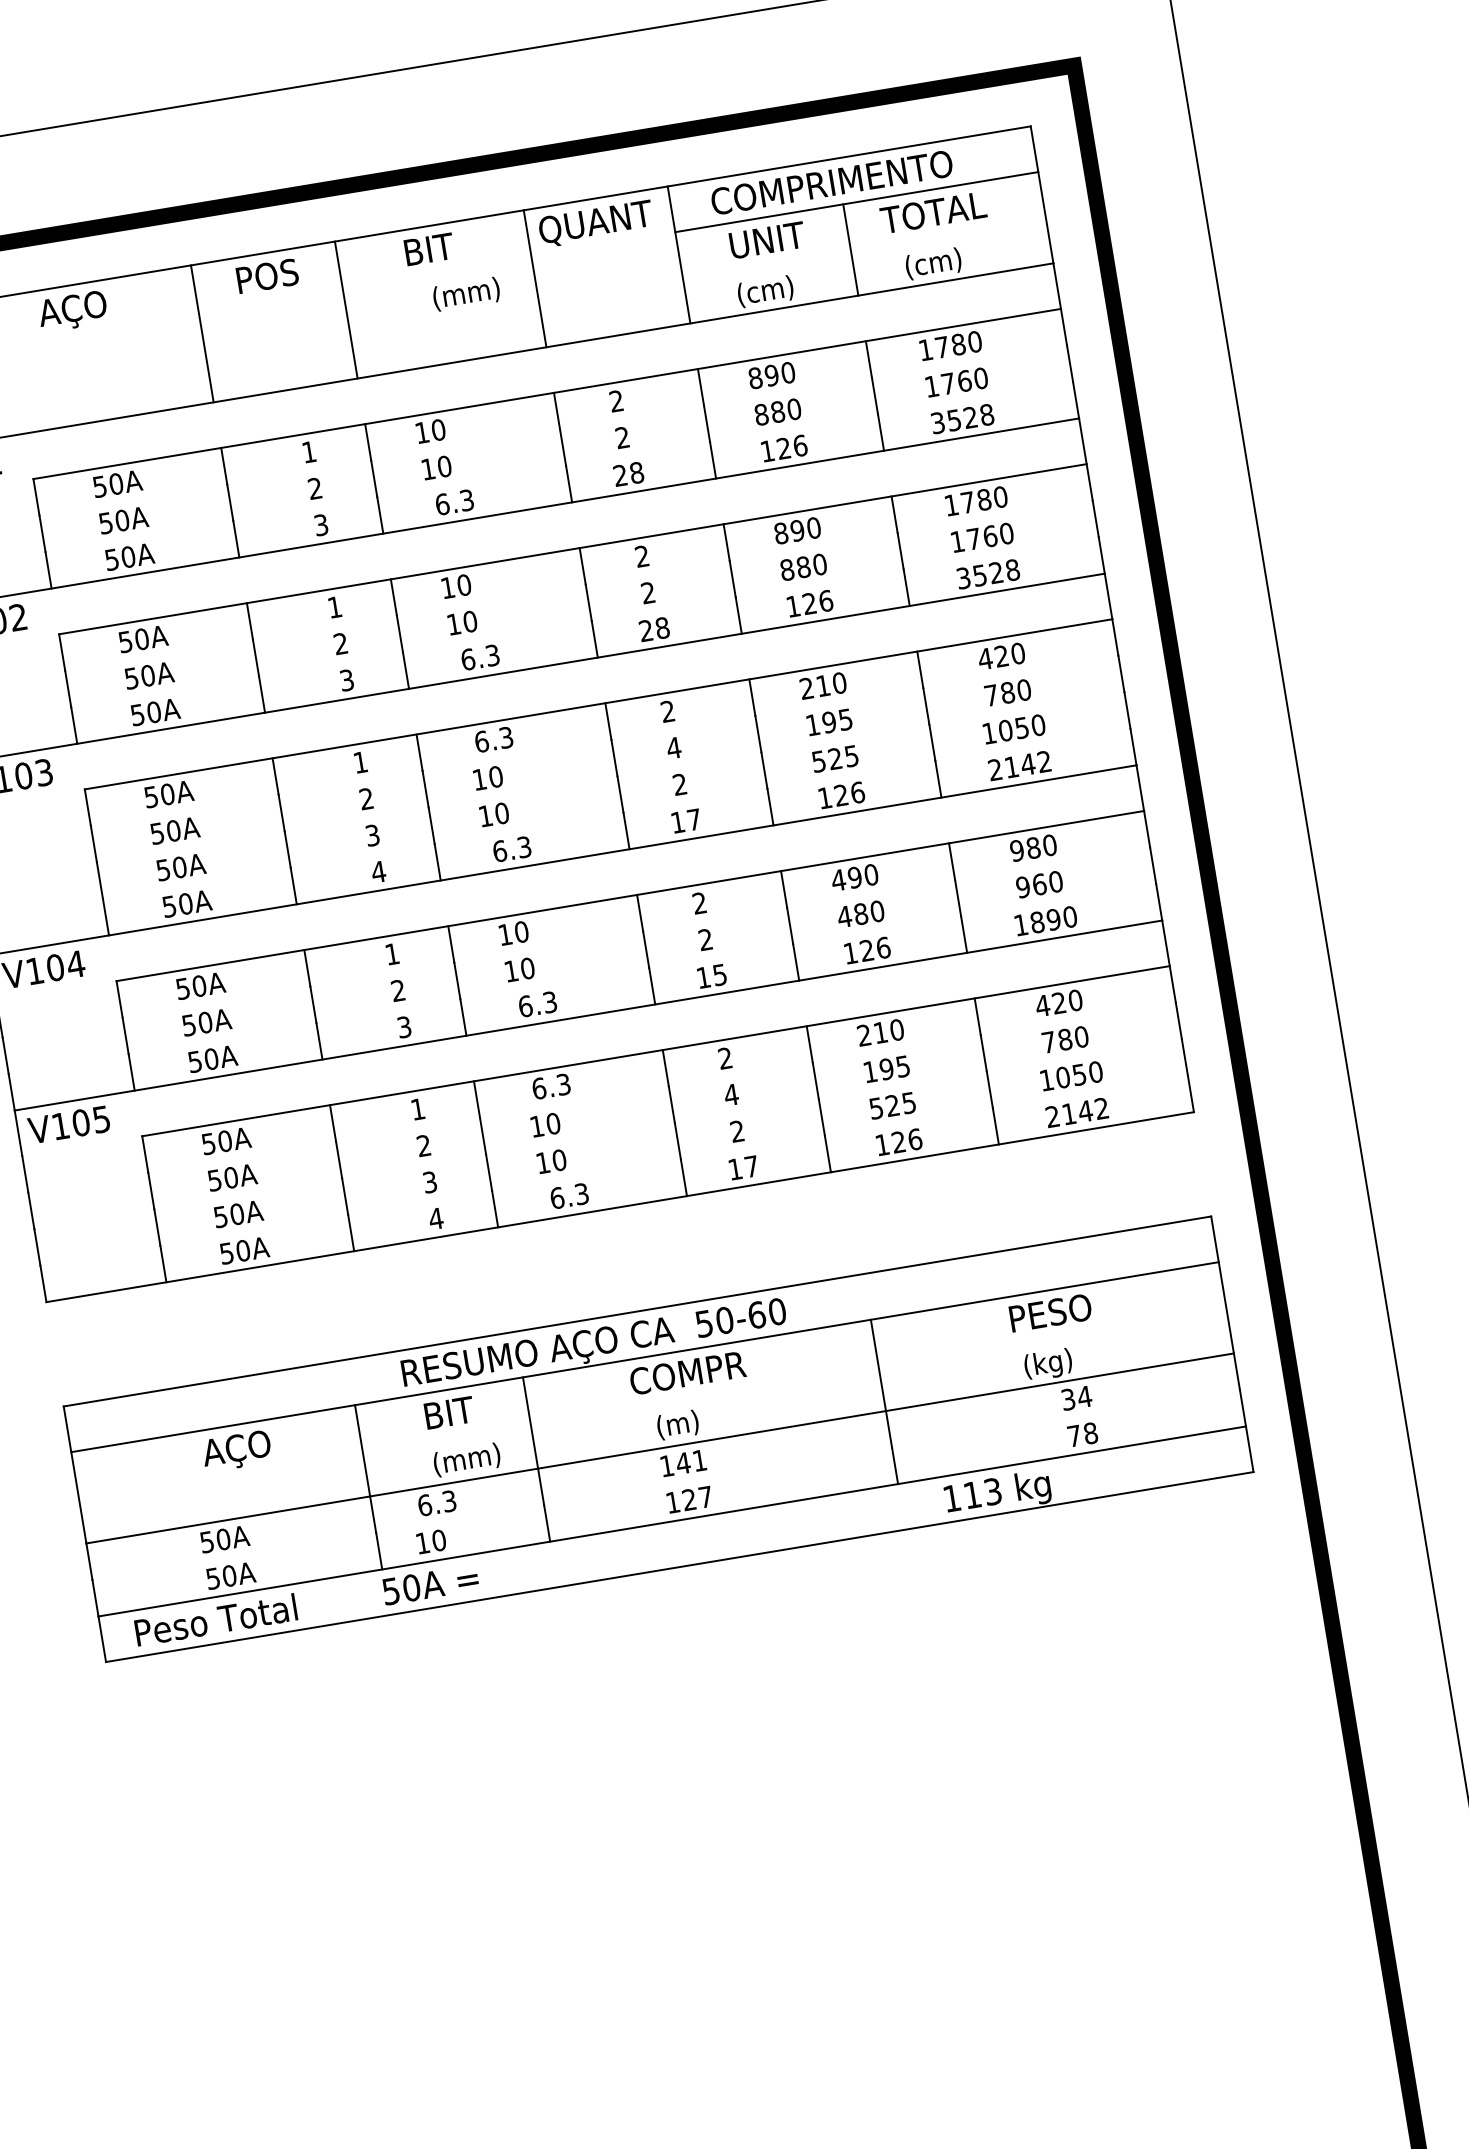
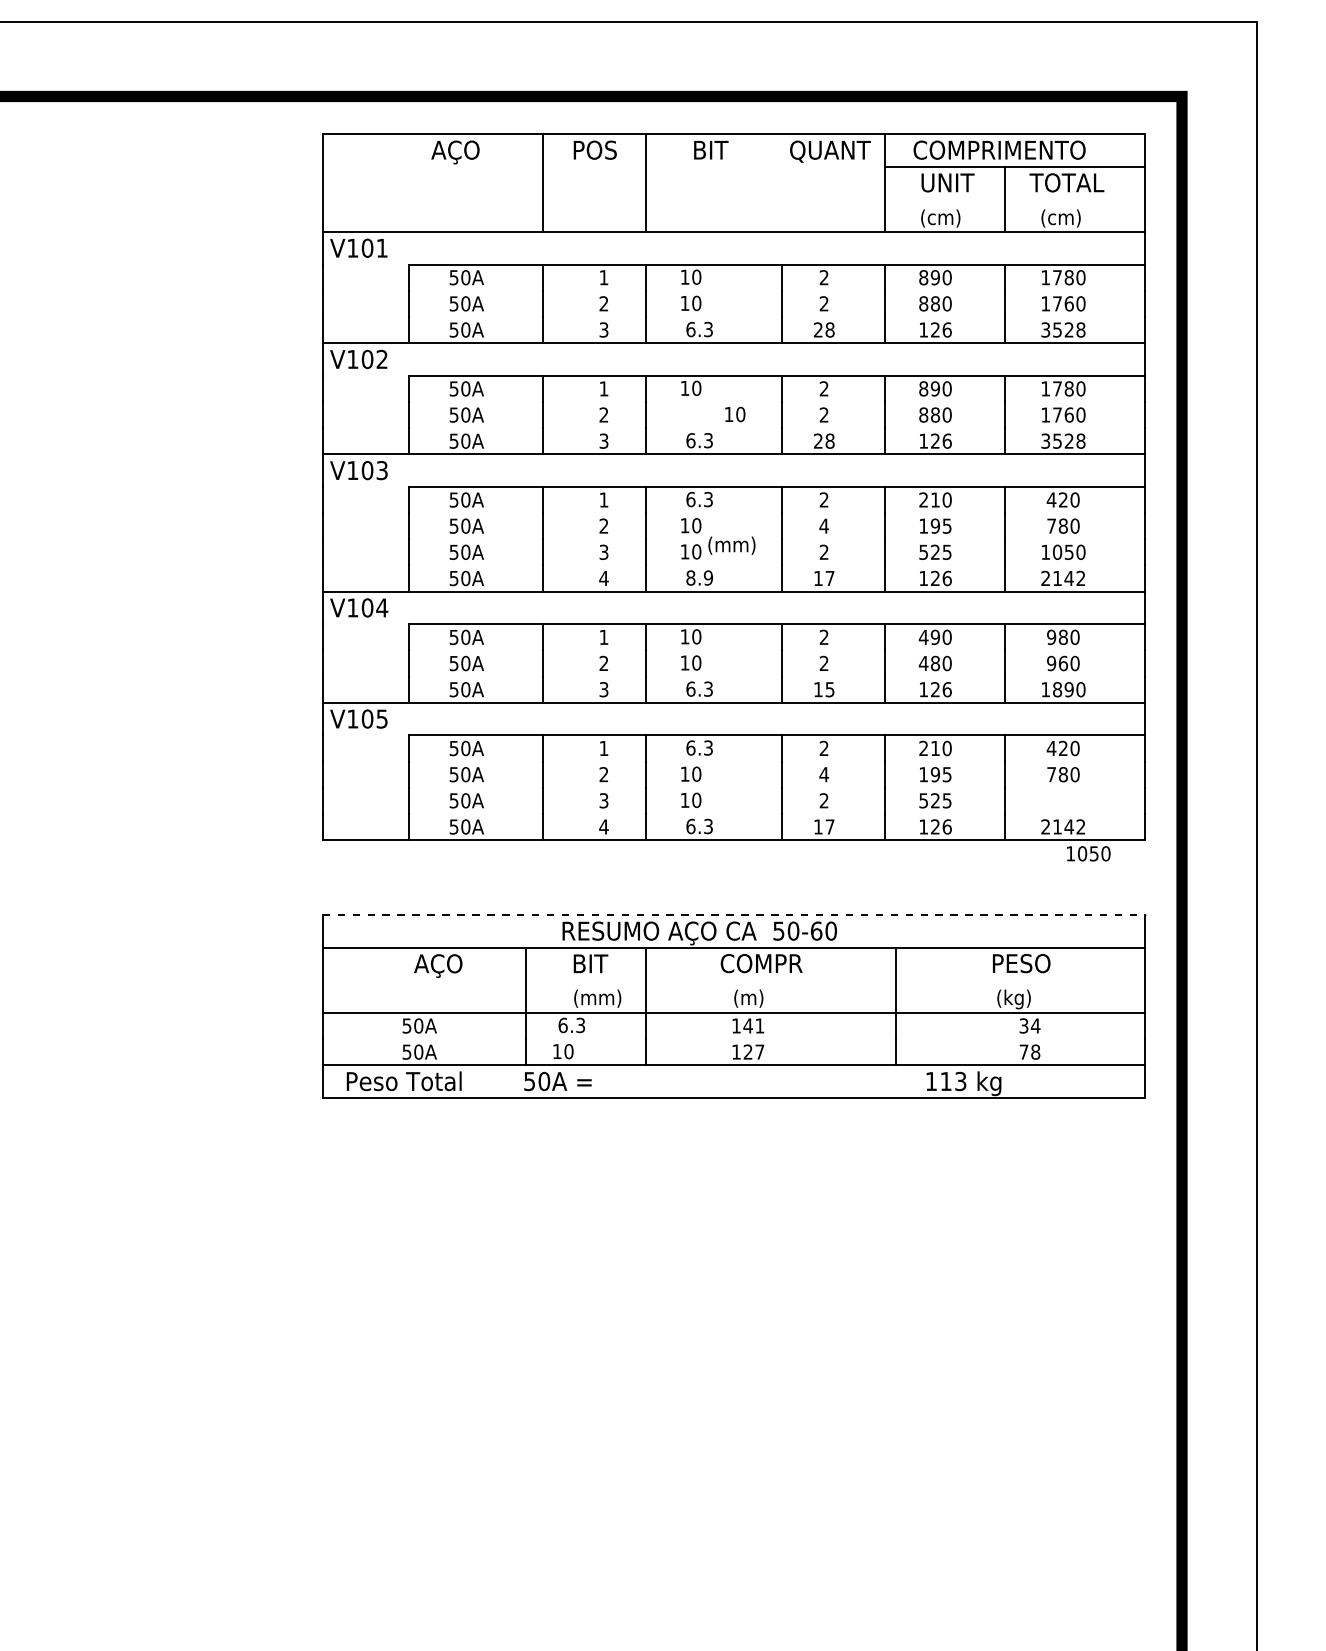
line: (534, 278) -> (781, 182), removed
text: (465, 293) -> (731, 545), moved
text: (462, 622) -> (735, 414), moved
text: (511, 848) -> (699, 577), 6.3 -> 8.9
text: (1071, 1075) -> (1088, 853), moved
line: (638, 1310) -> (734, 914), solid -> dashed

